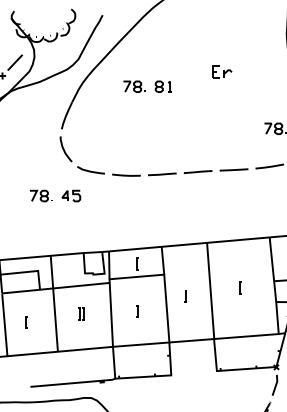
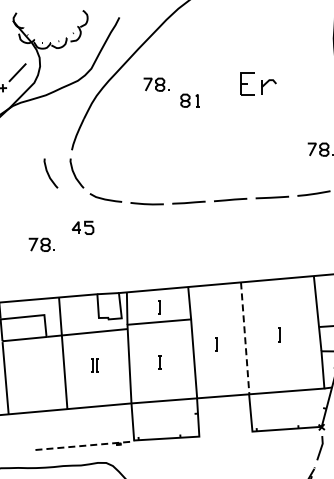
part: (222, 71) -> (258, 83), size x1.6
part: (134, 86) -> (156, 84), moved
curve: (42, 150) -> (49, 174), added
part: (40, 195) -> (41, 244), moved
line: (210, 291) -> (245, 339), solid -> dashed
line: (26, 322) -> (30, 375), removed
line: (73, 382) -> (85, 445), solid -> dashed

